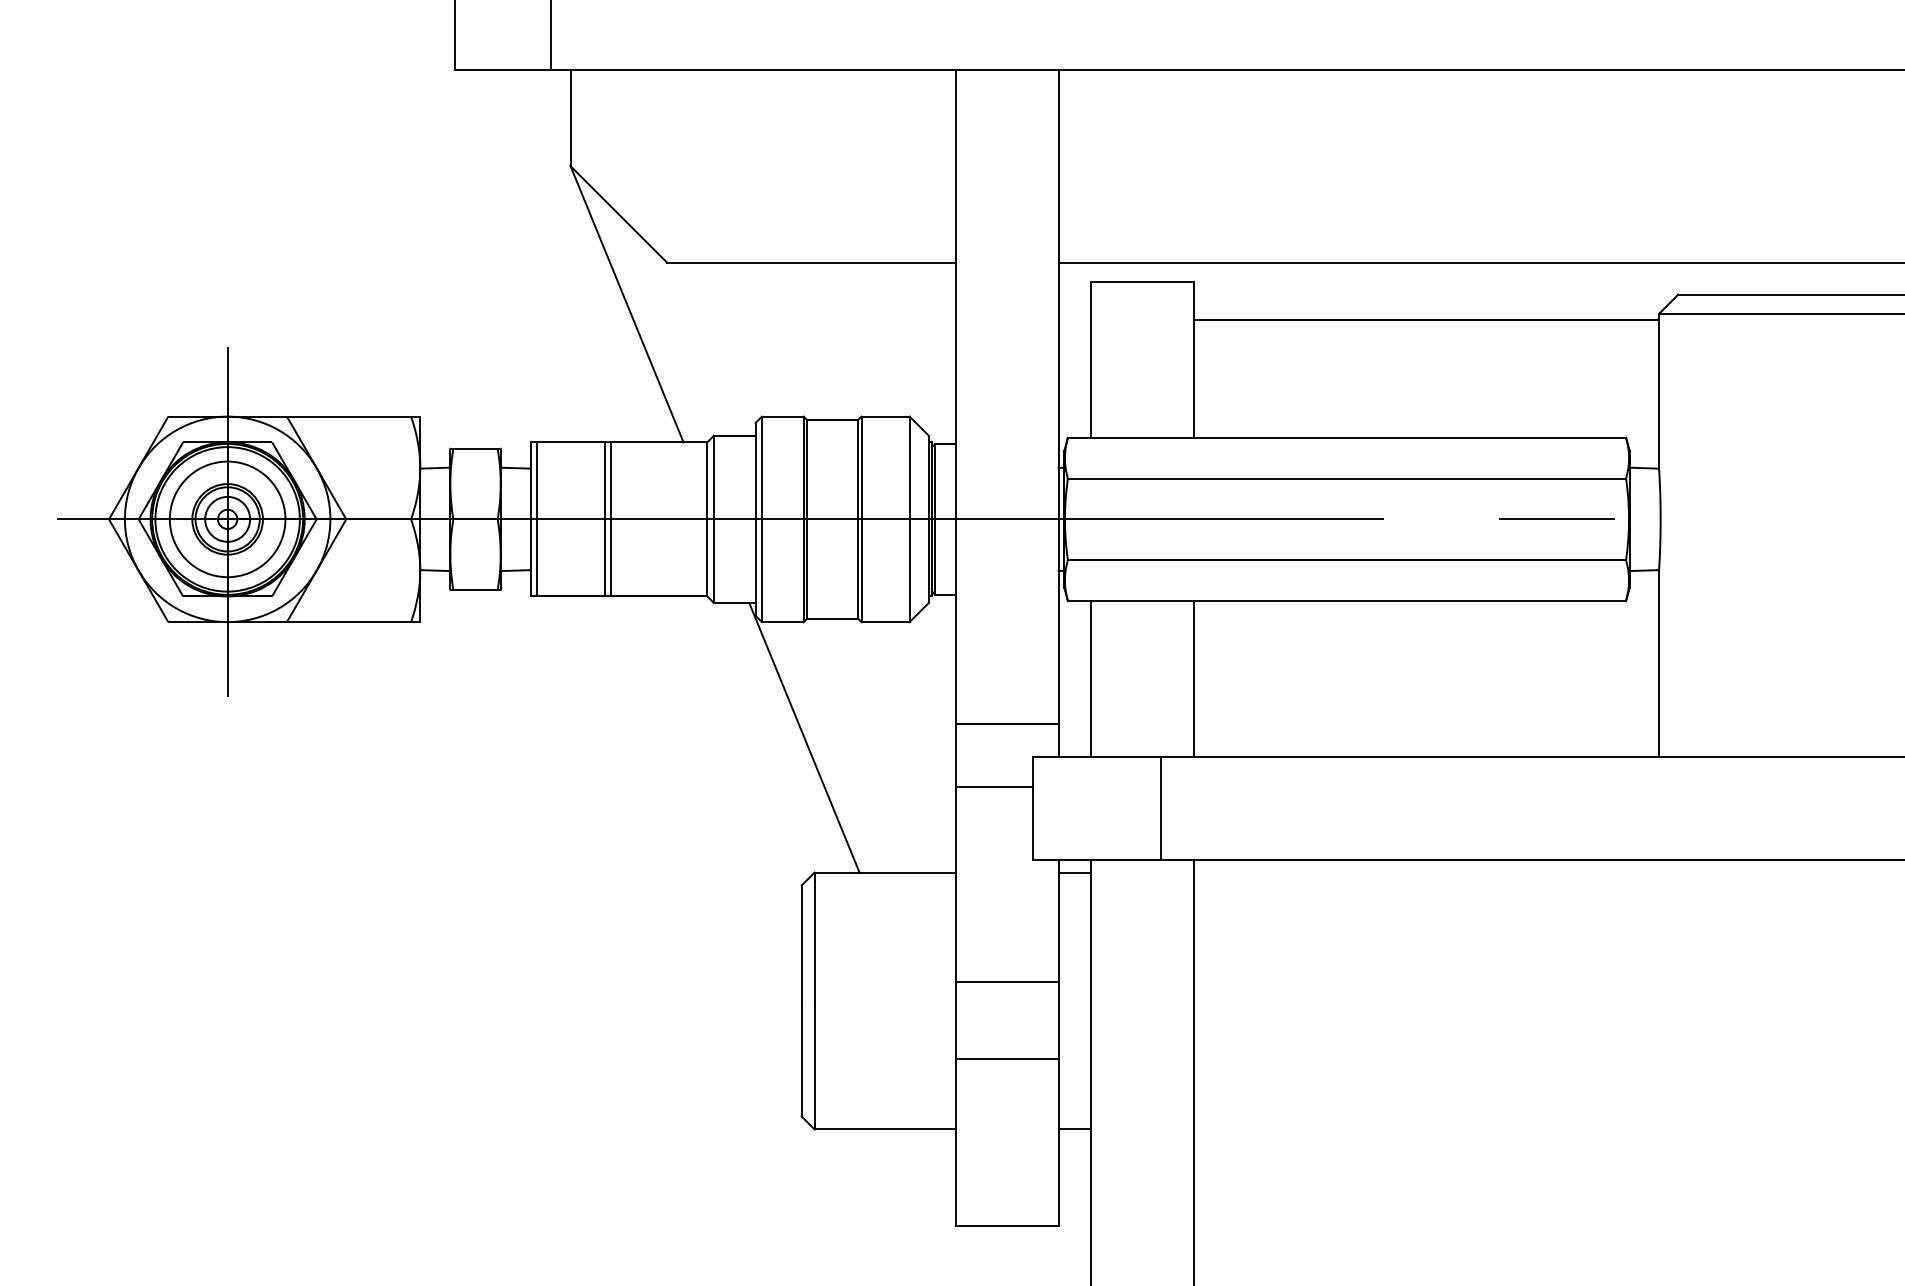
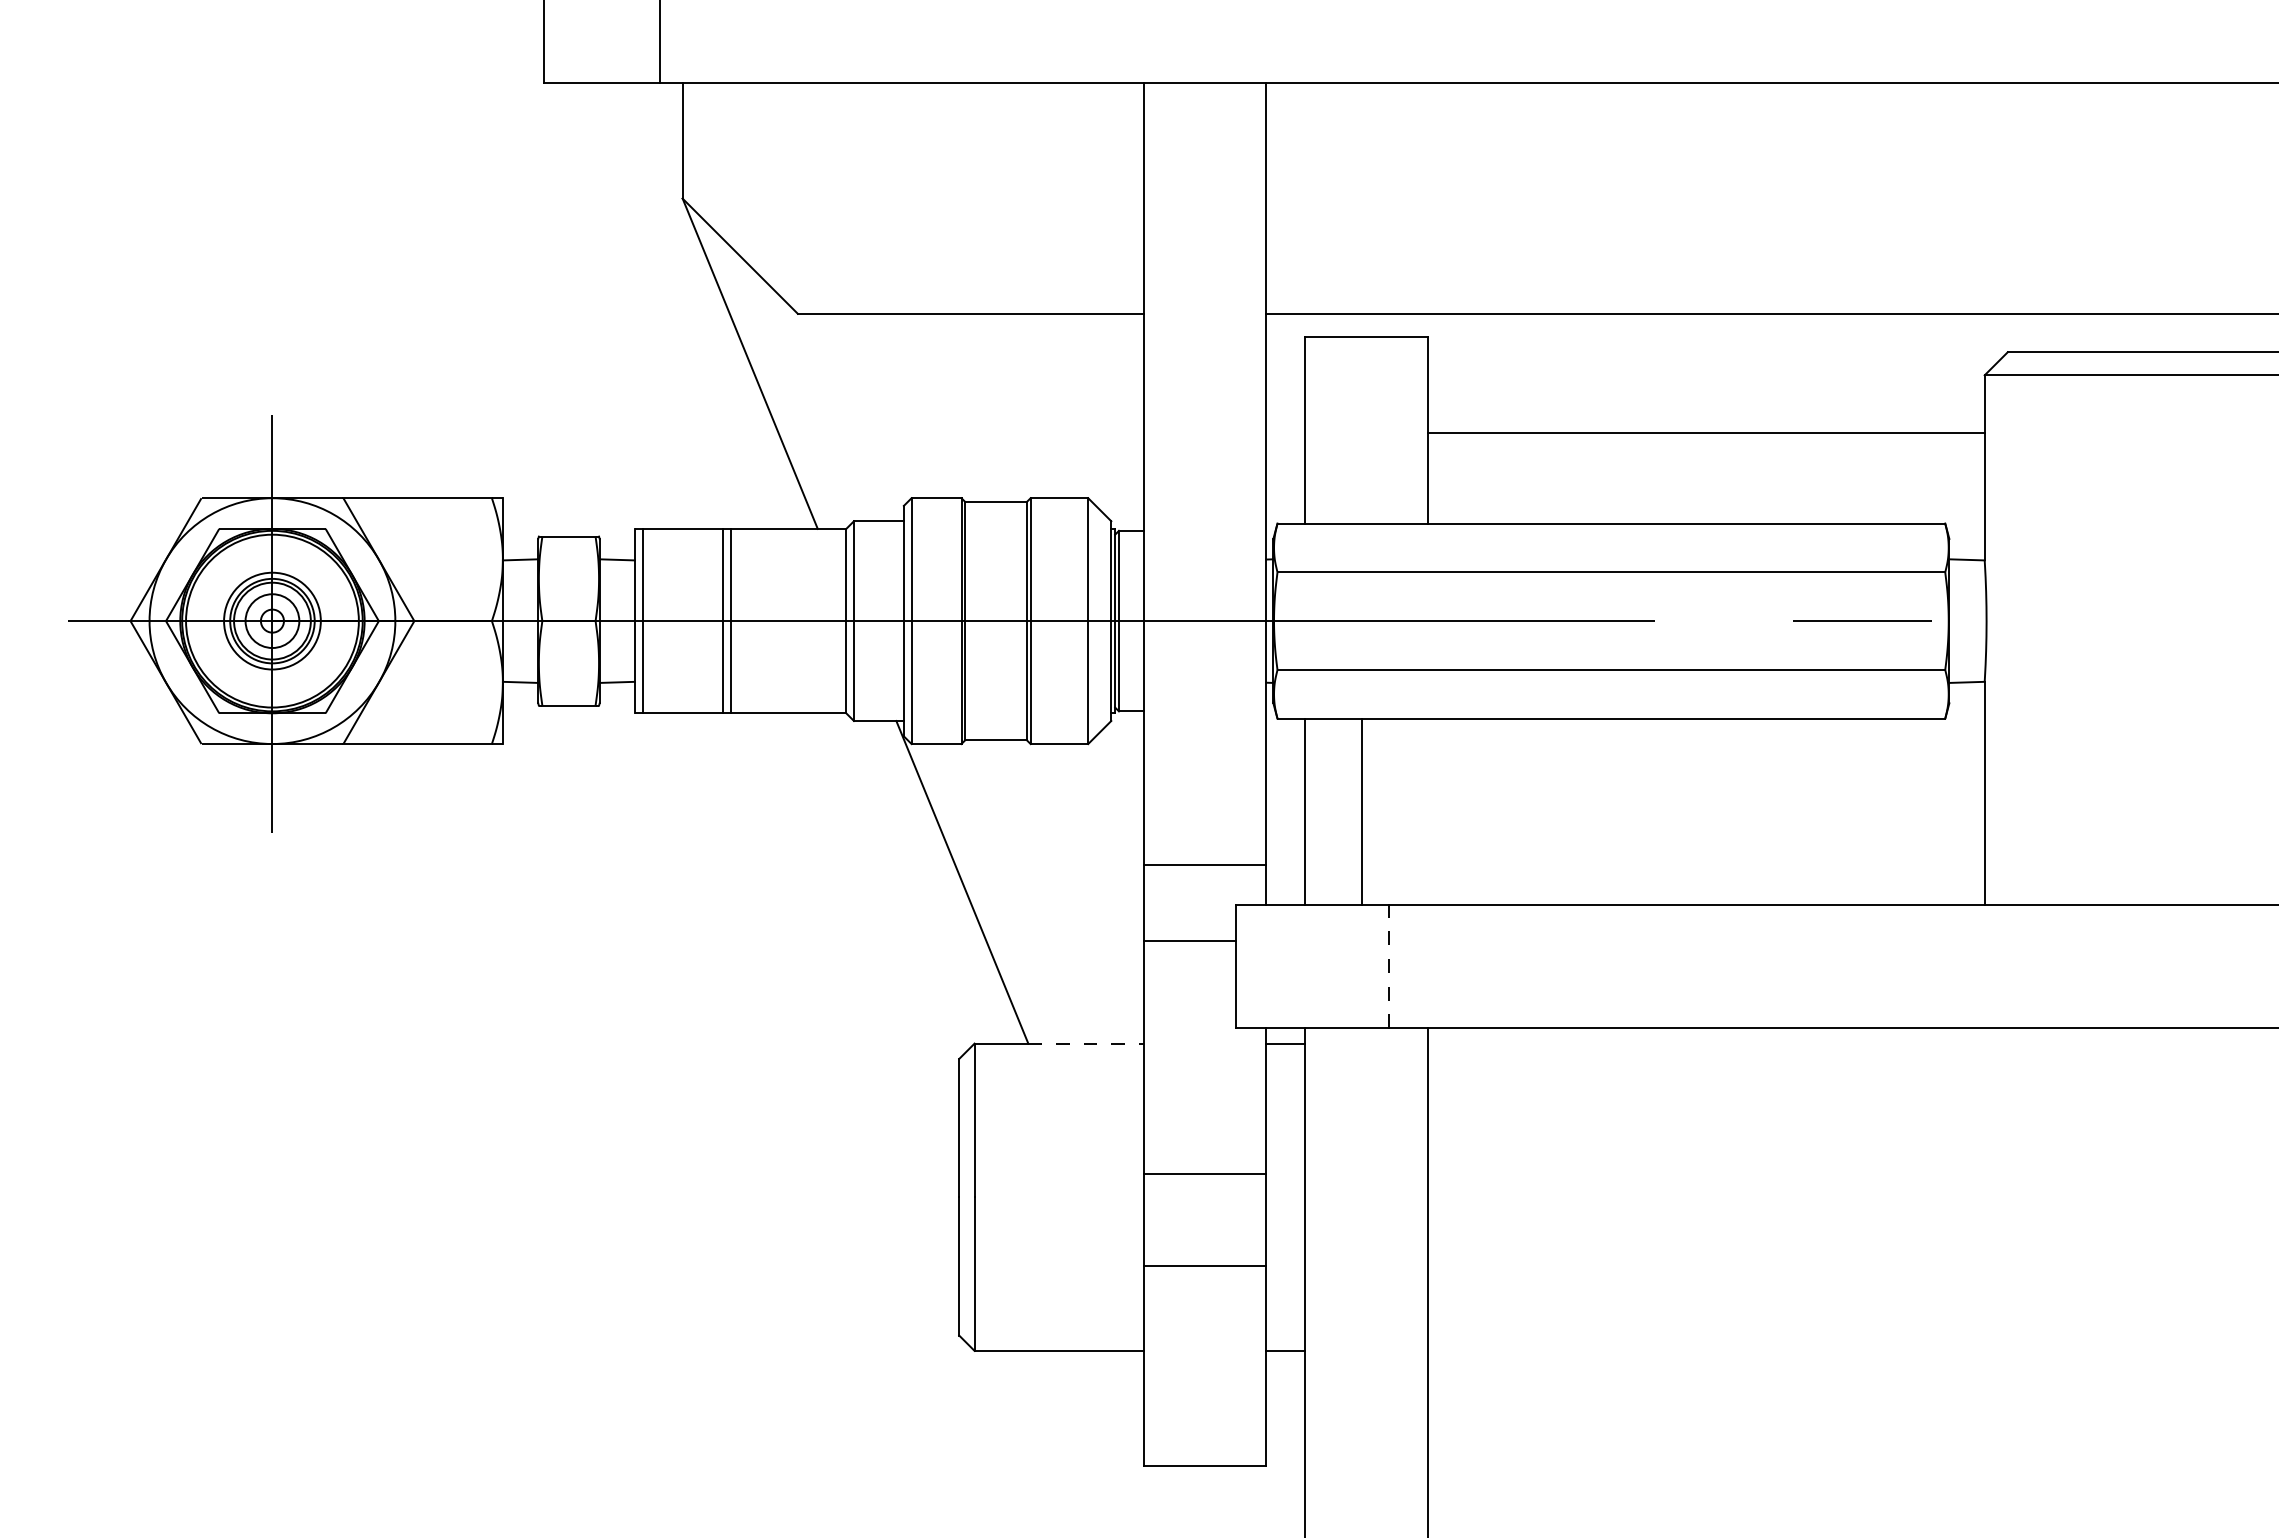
line: (1425, 320) -> (1705, 433), moved
circle: (227, 519) -> (272, 621), size x0.7
line: (1193, 678) -> (1361, 811), moved
line: (1161, 808) -> (1389, 966), solid -> dashed
line: (907, 872) -> (1085, 1043), solid -> dashed

